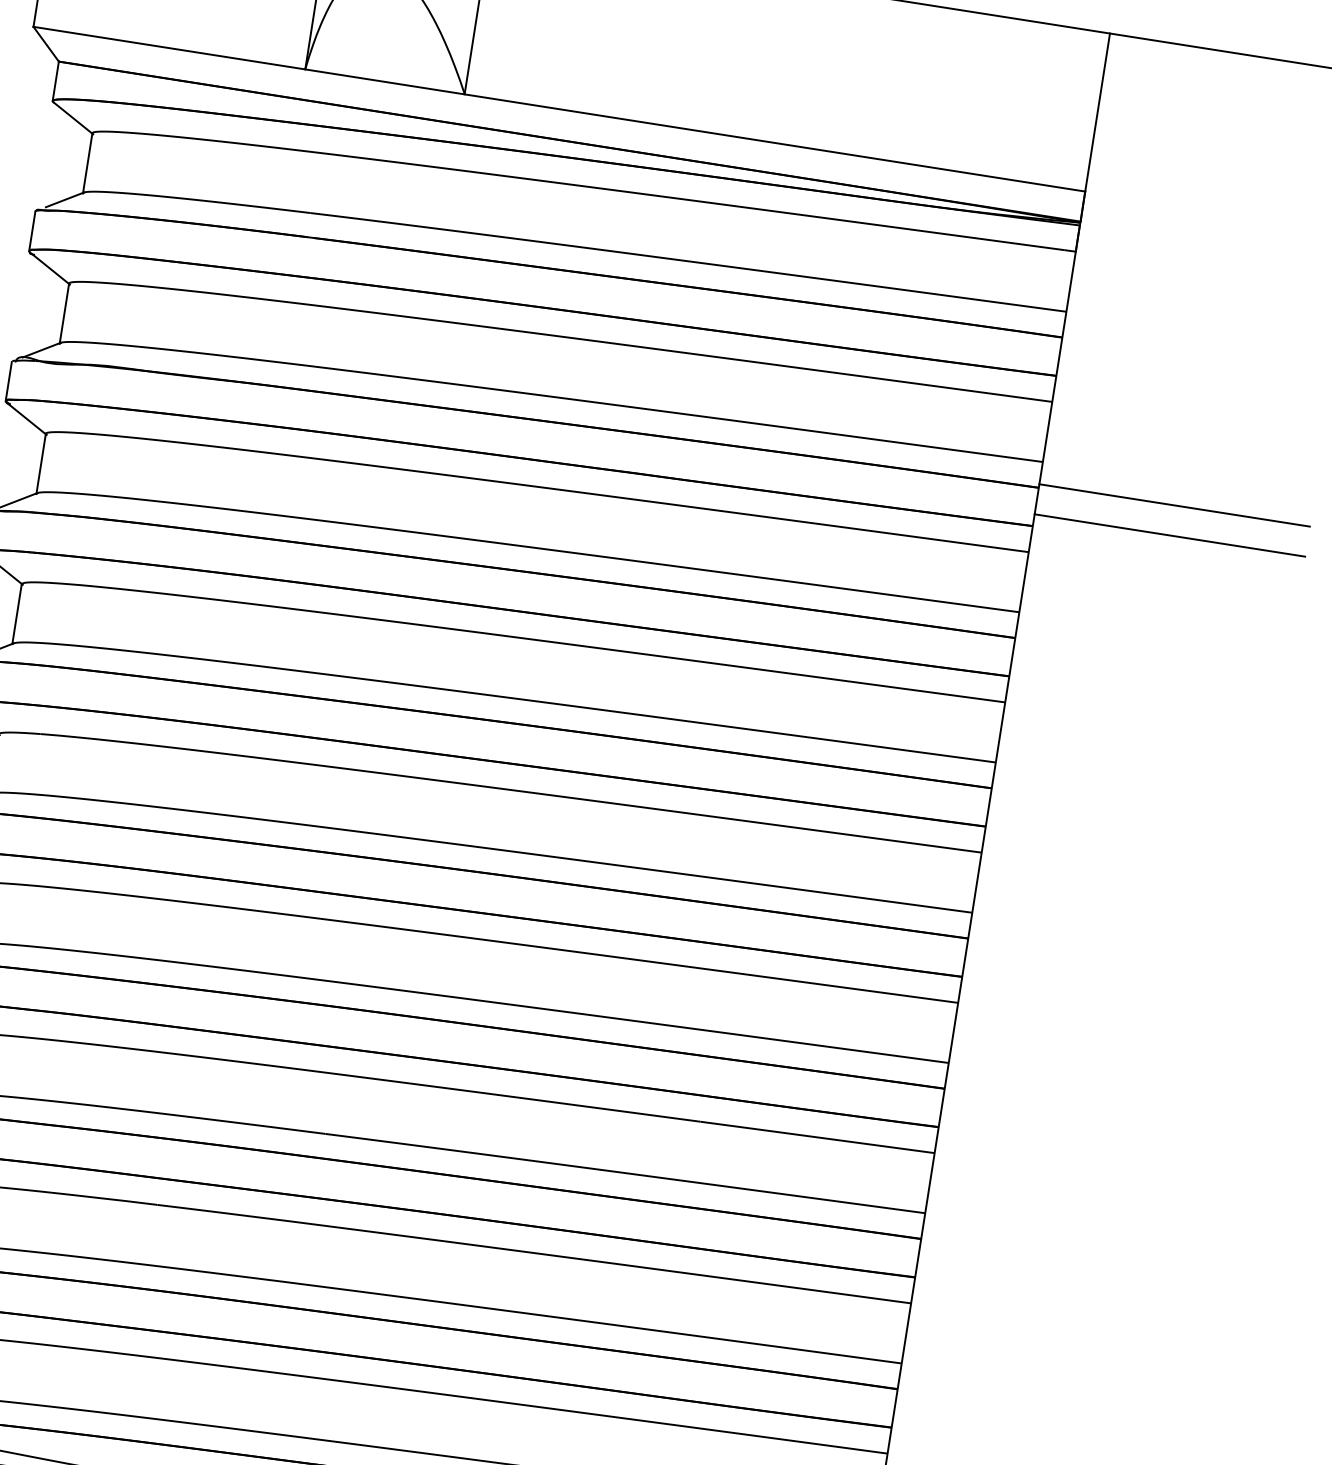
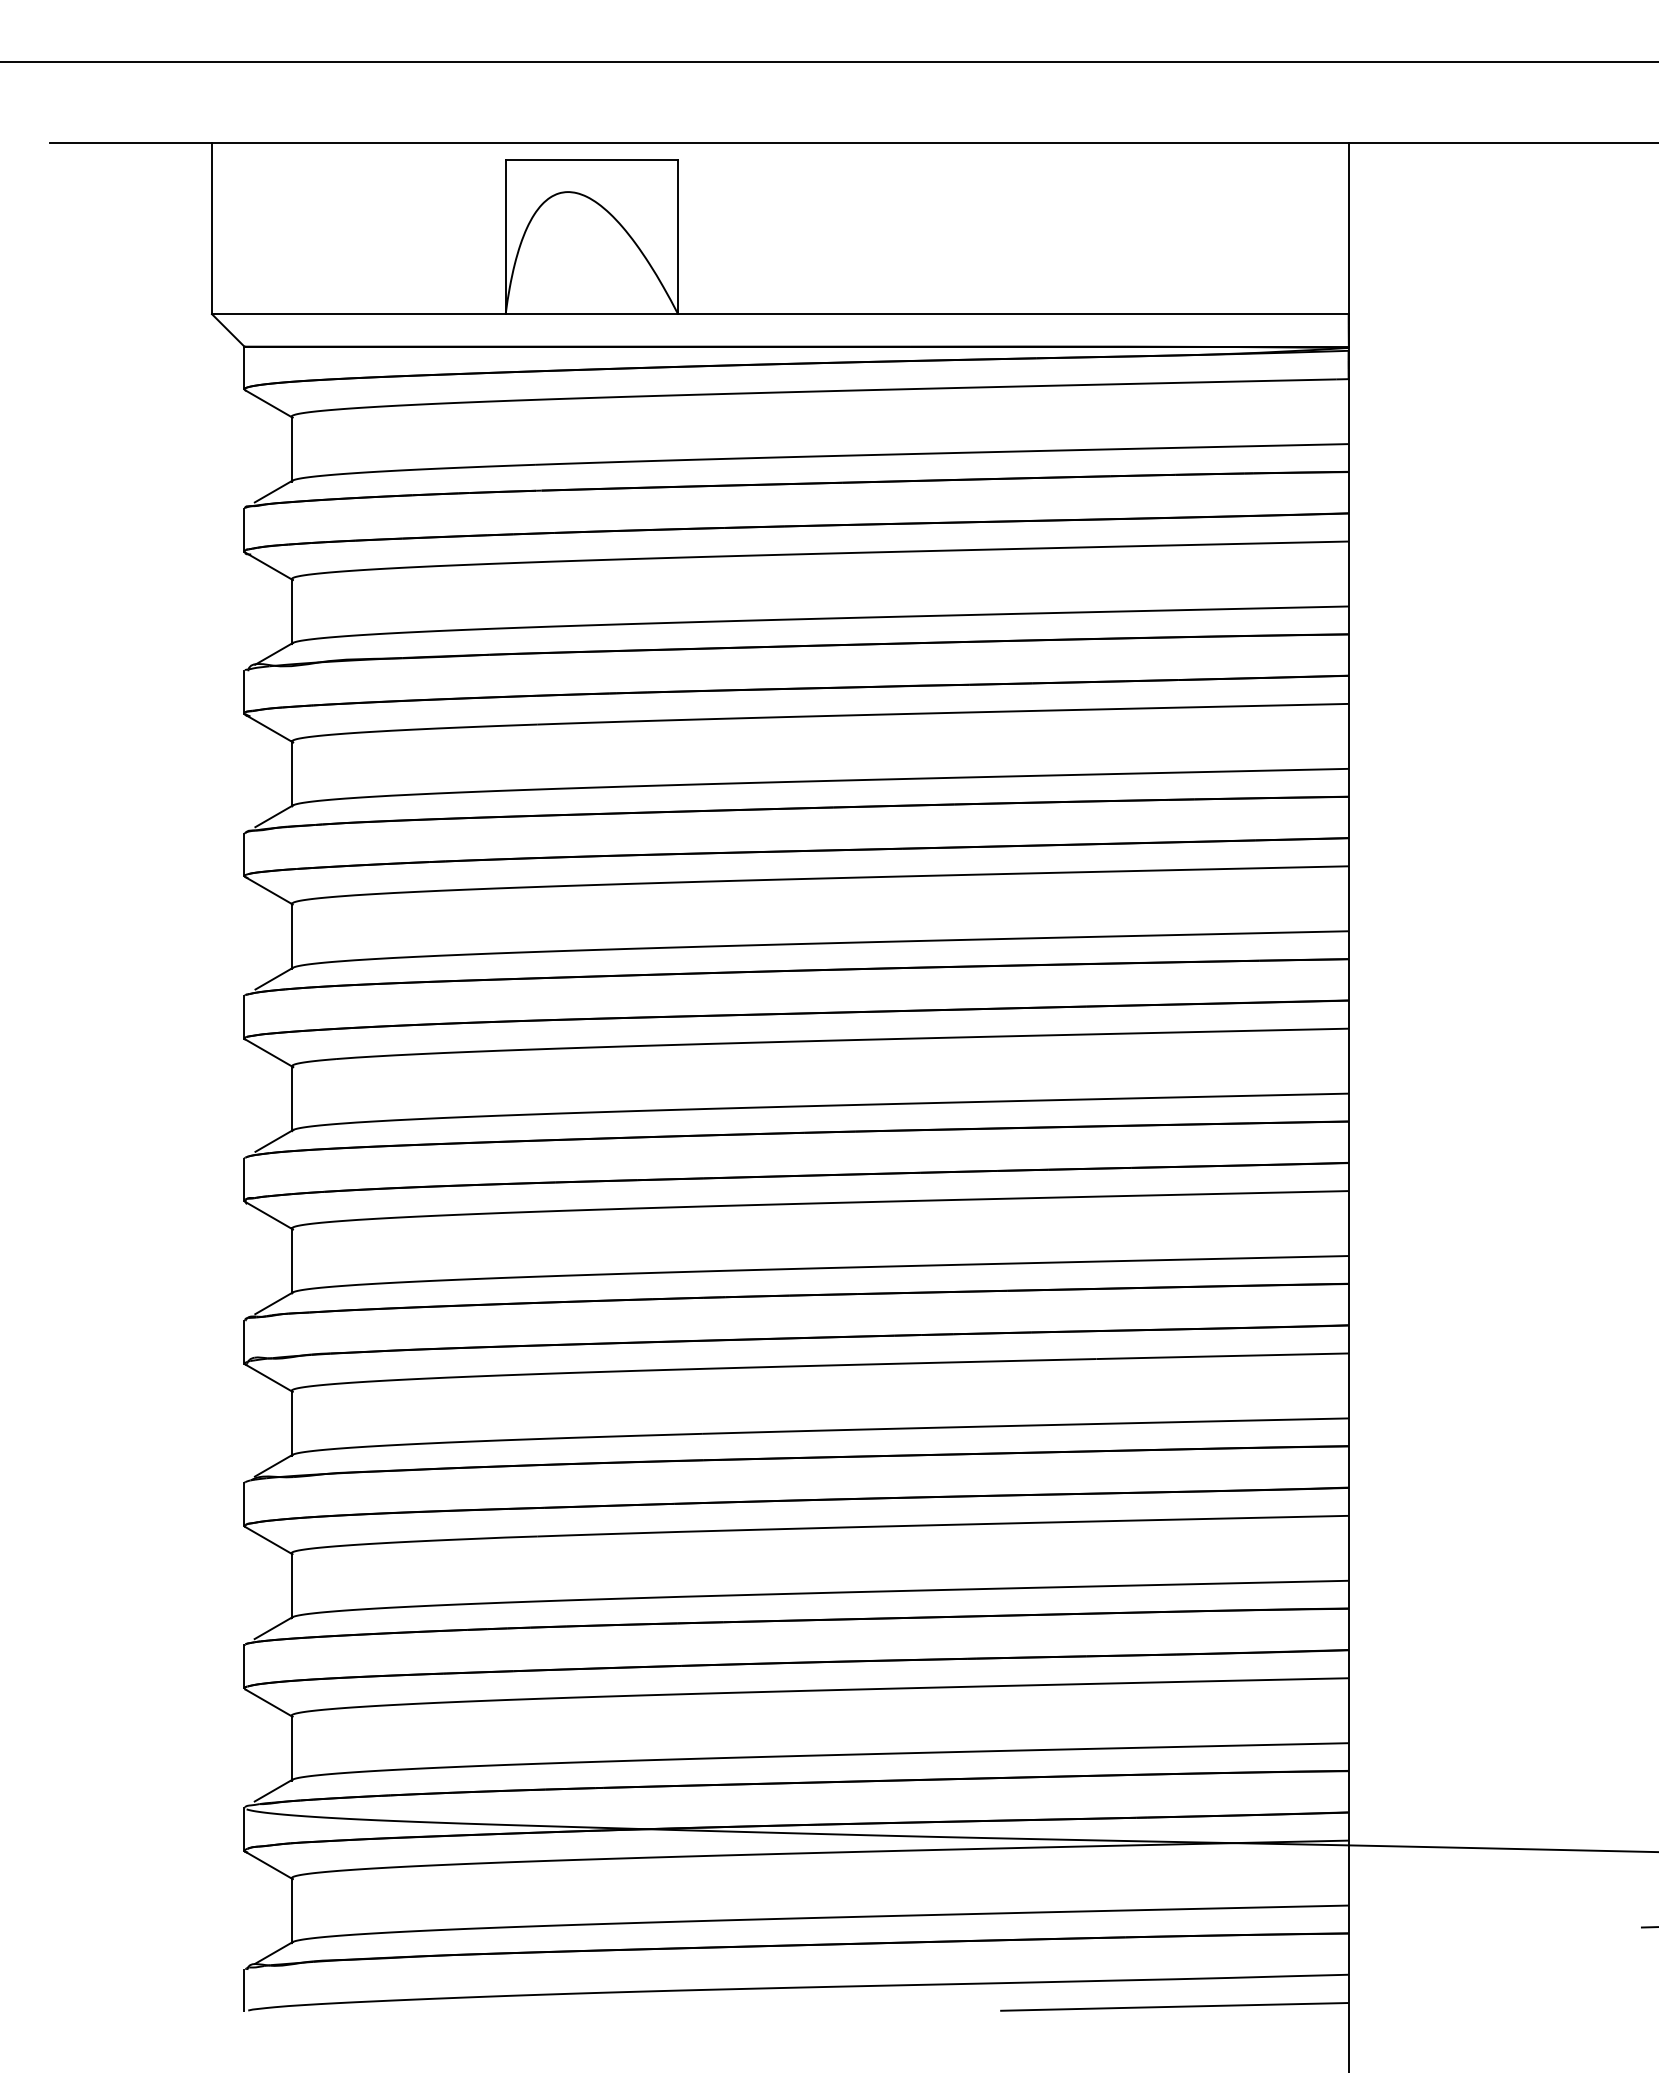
line: (1174, 505) -> (1494, 630), removed
line: (1169, 535) -> (1494, 663), removed

